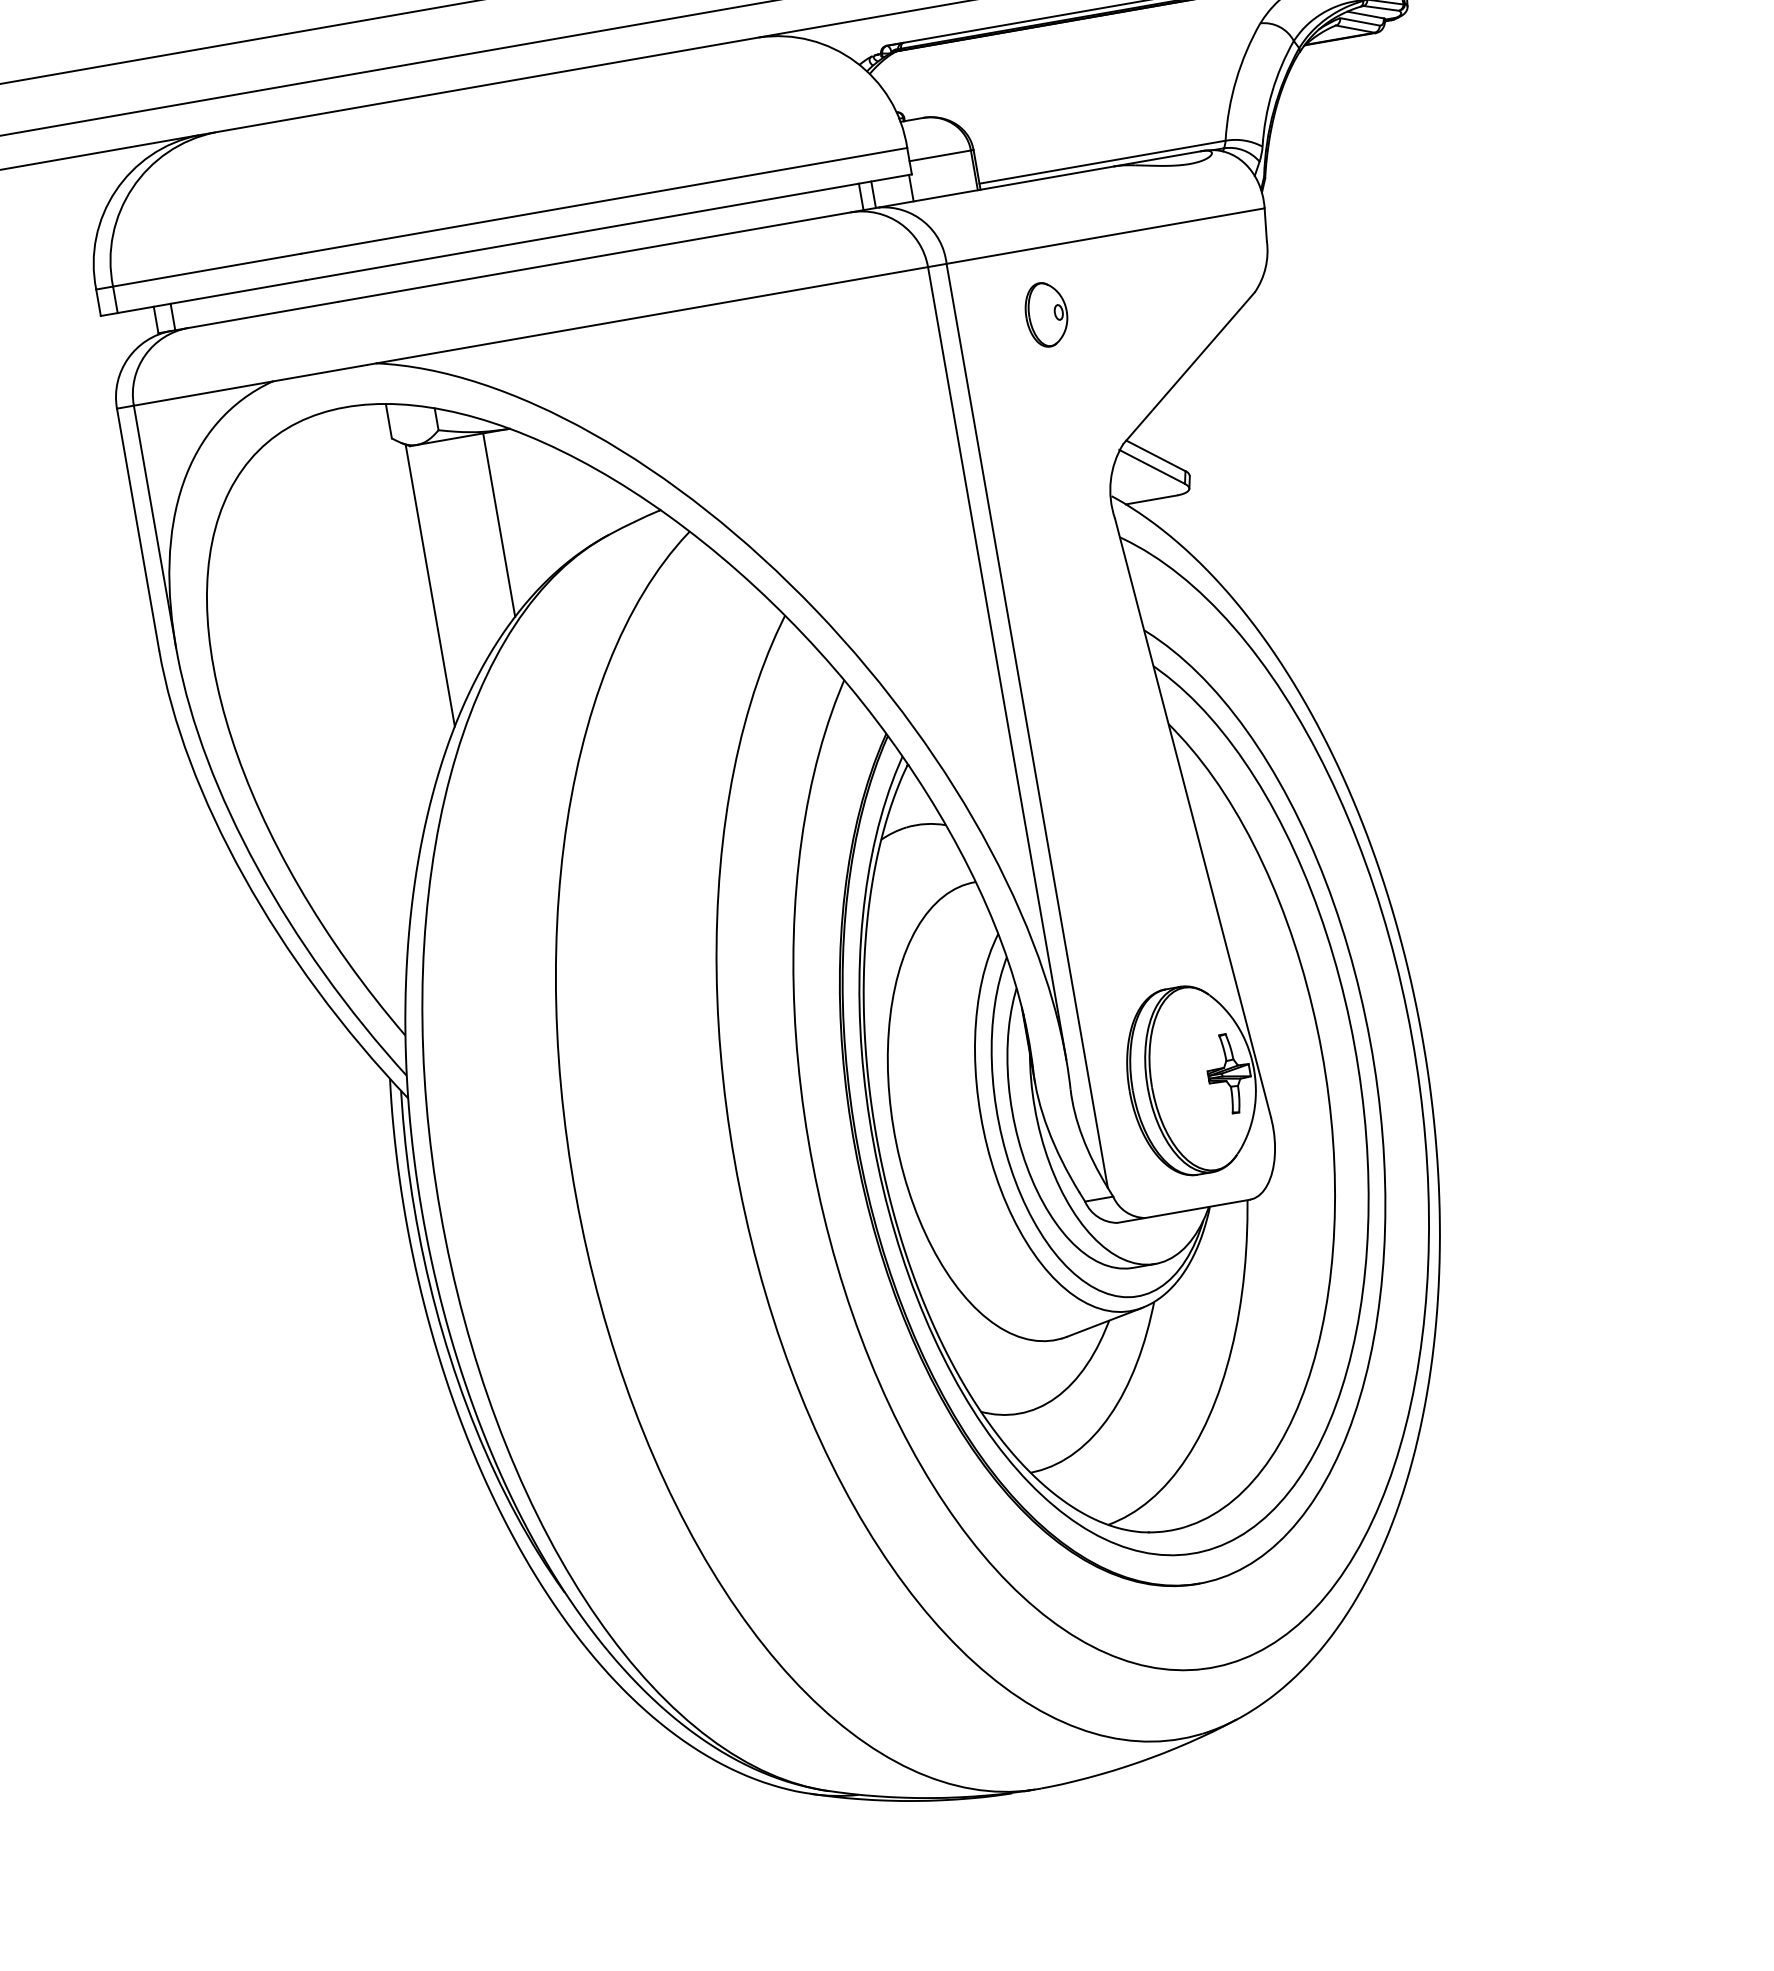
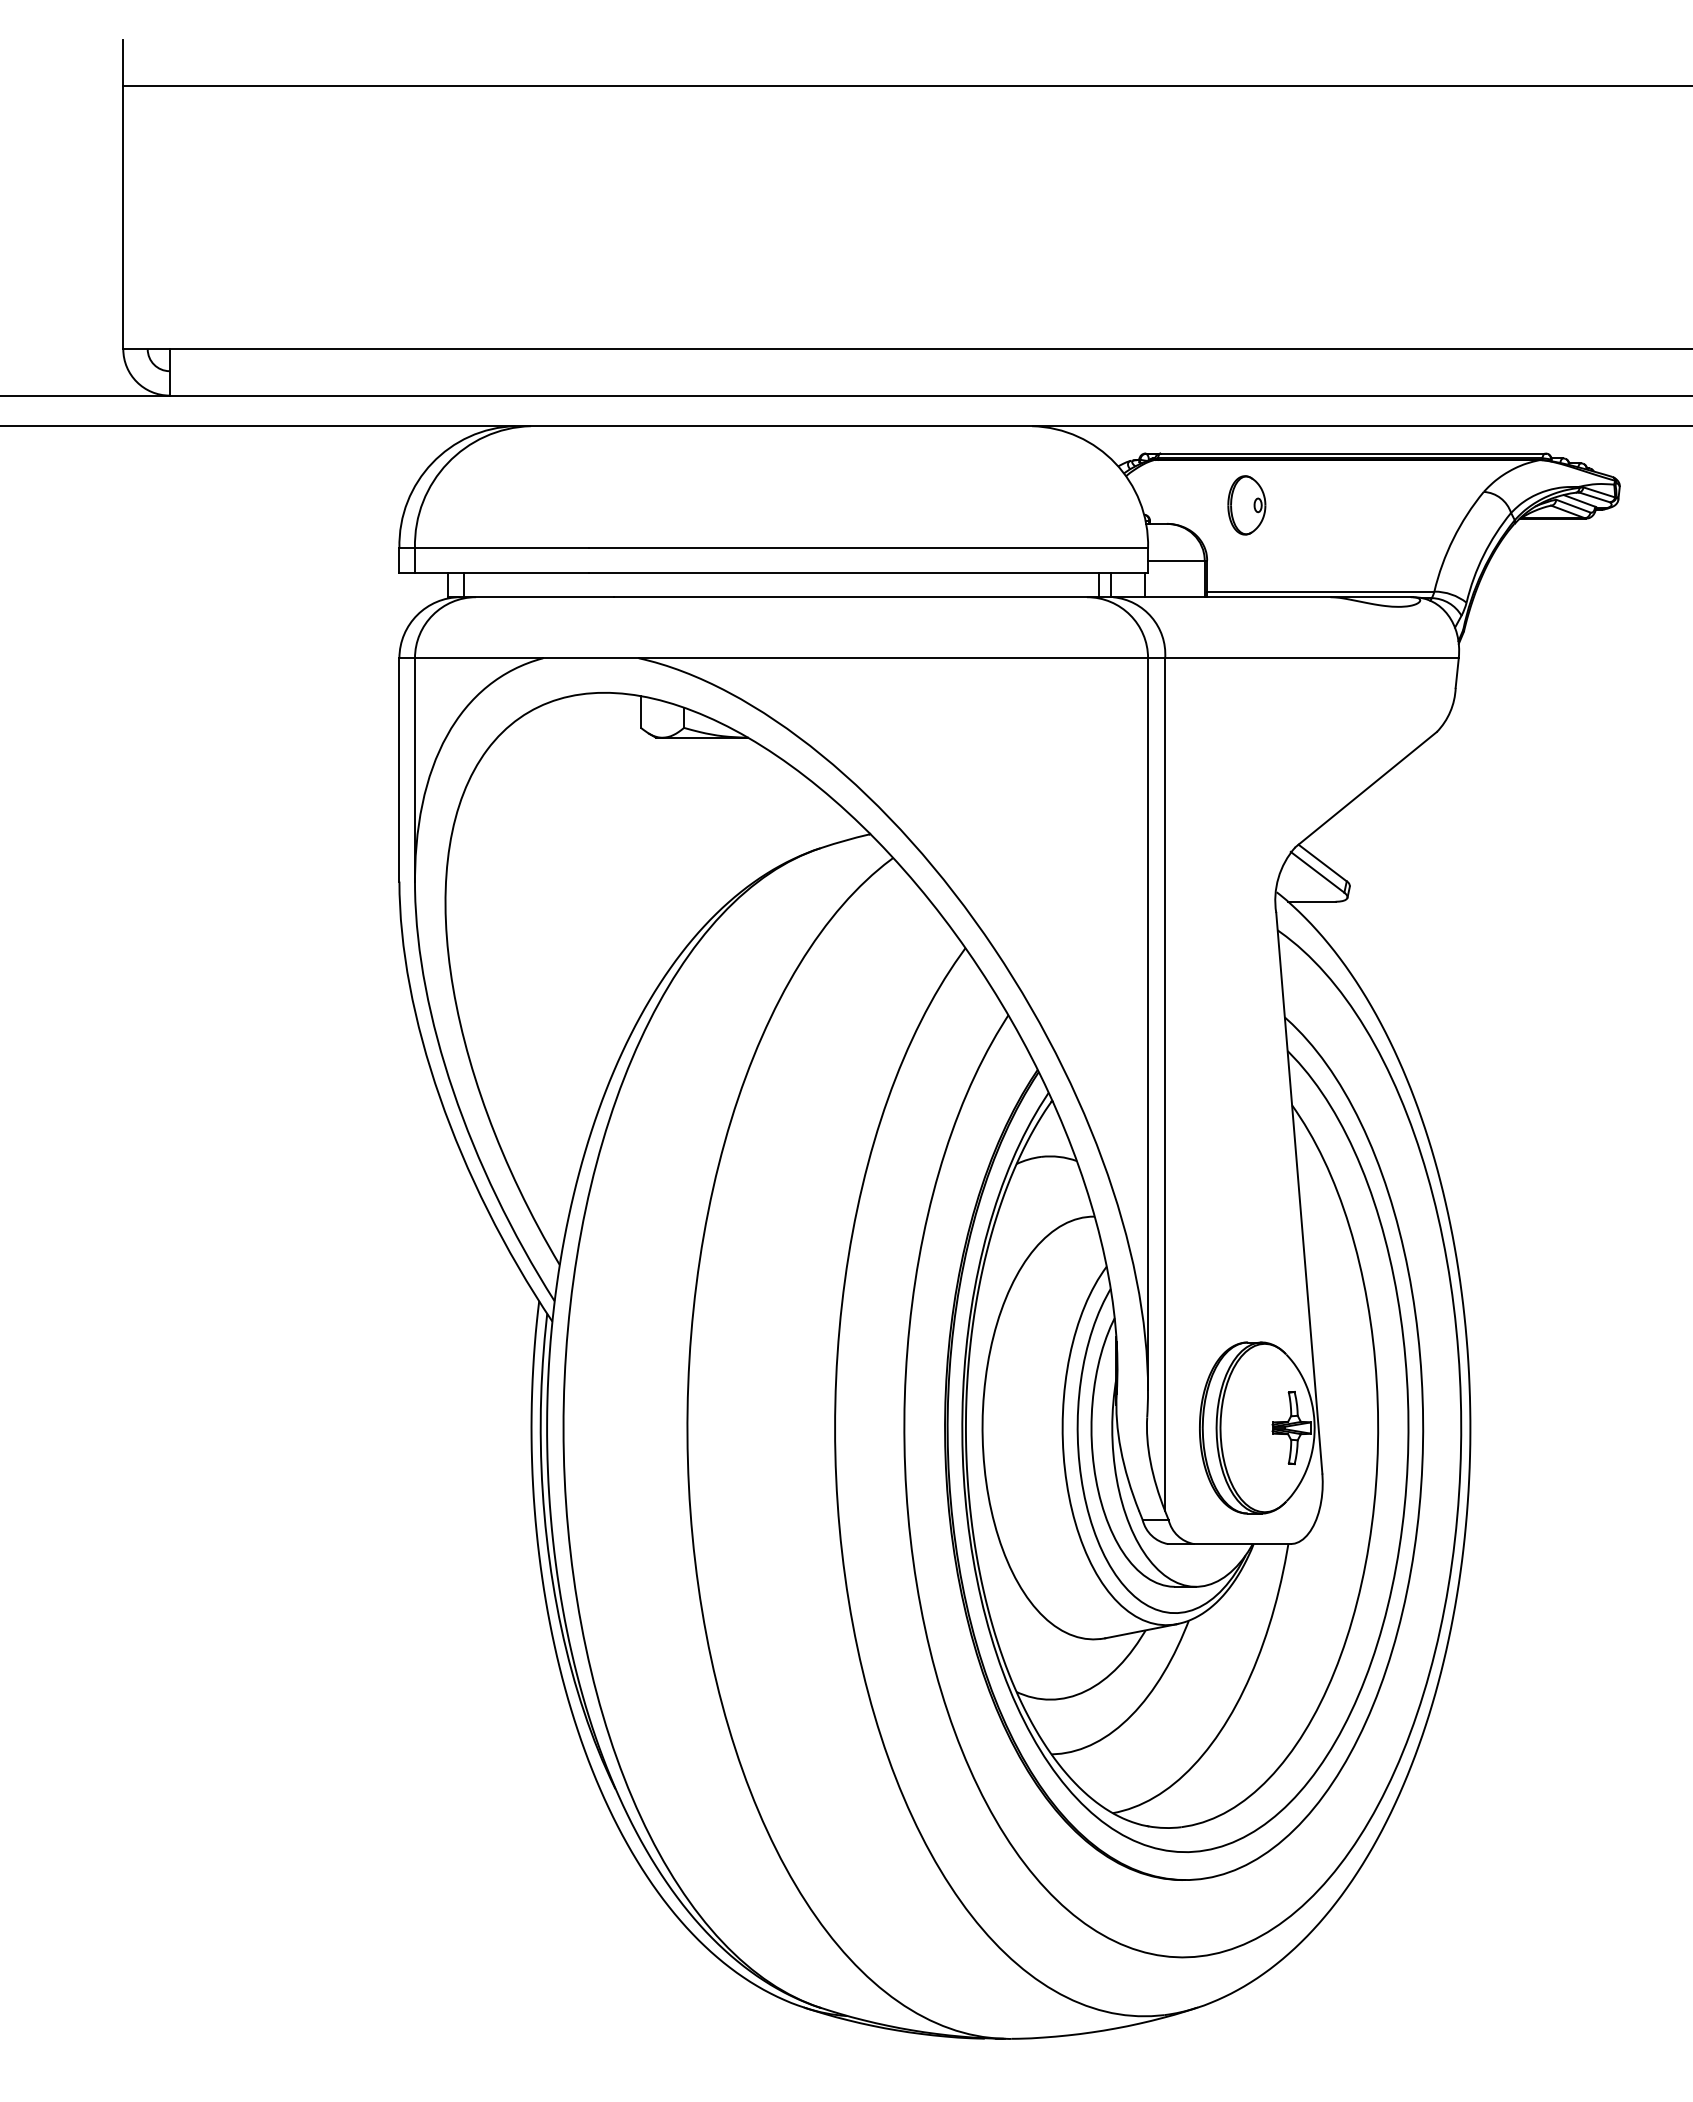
part: (1046, 314) -> (1246, 505), moved
line: (499, 525) -> (723, 822), removed
line: (430, 585) -> (652, 865), removed

